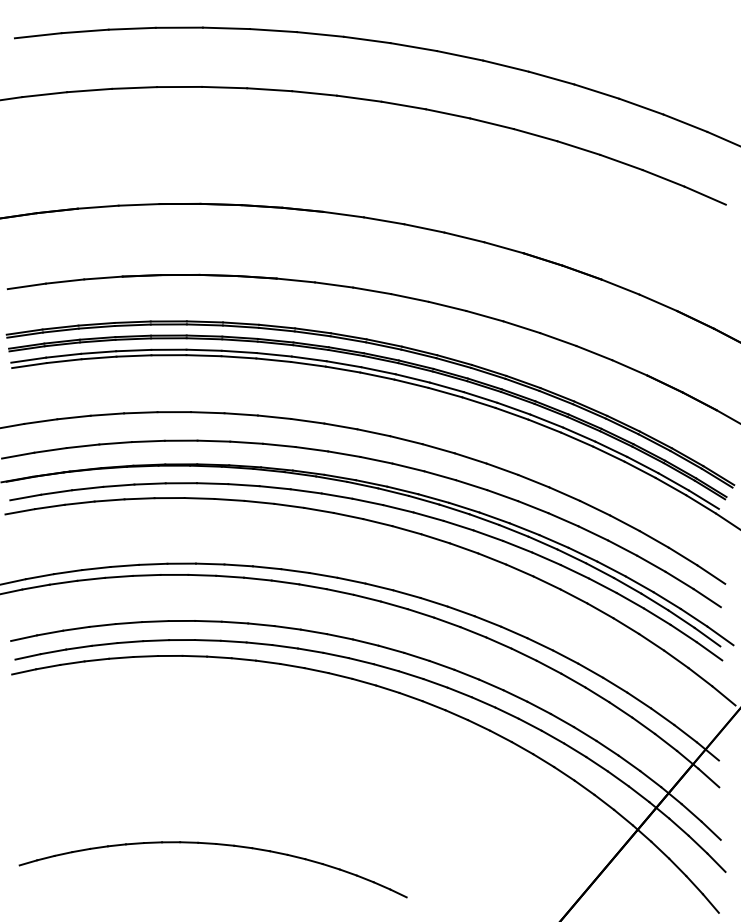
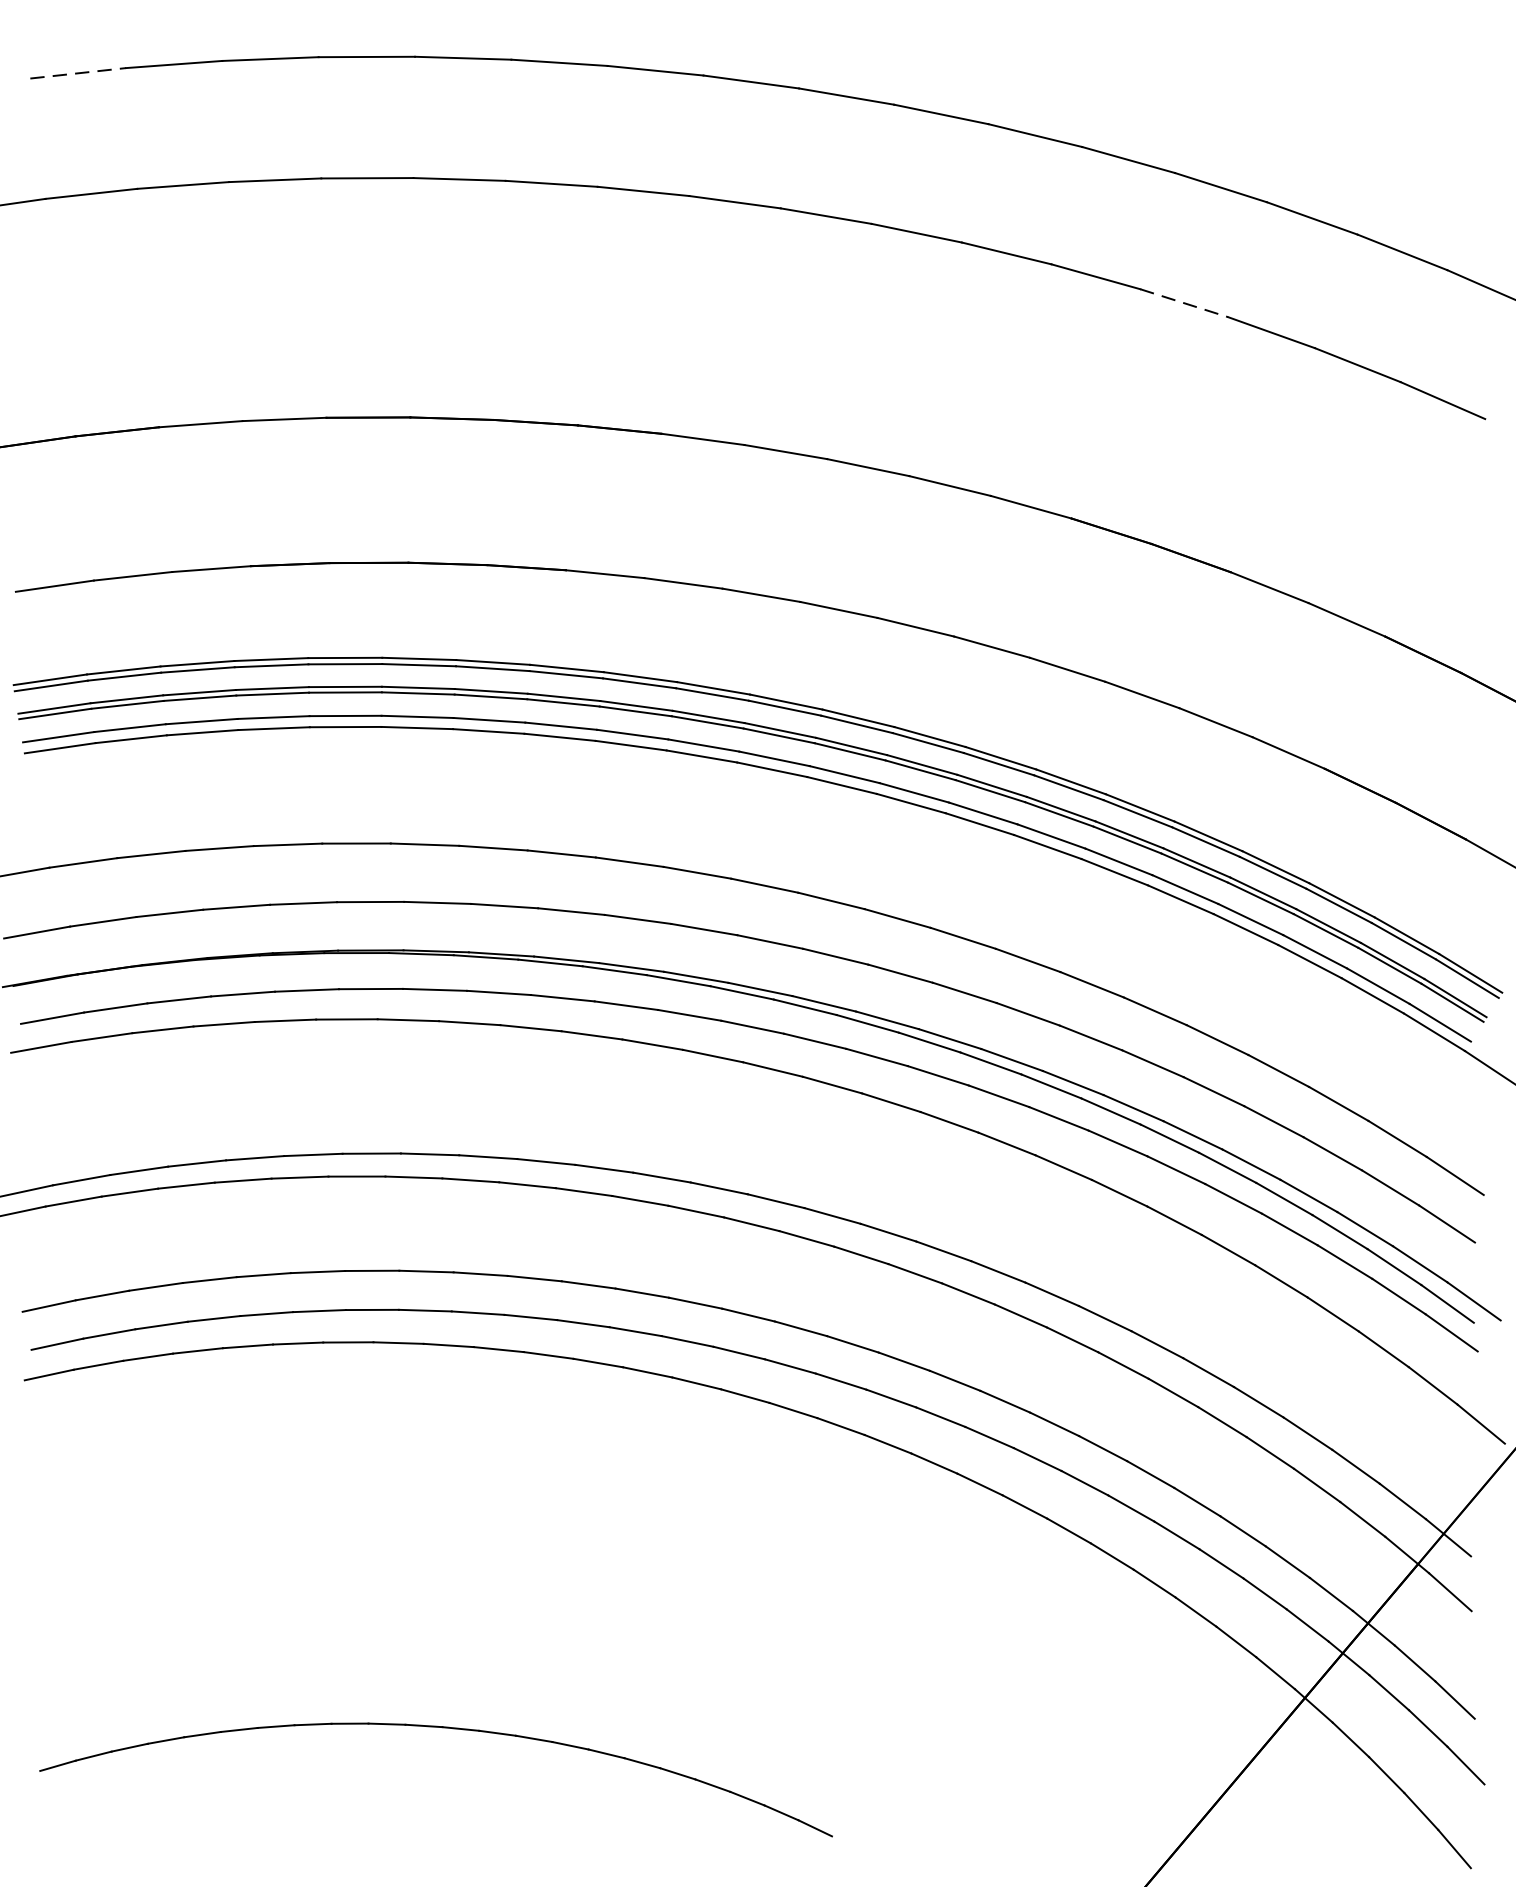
line: (38, 35) -> (78, 72), solid -> dashed
line: (578, 148) -> (1183, 304), solid -> dashed

